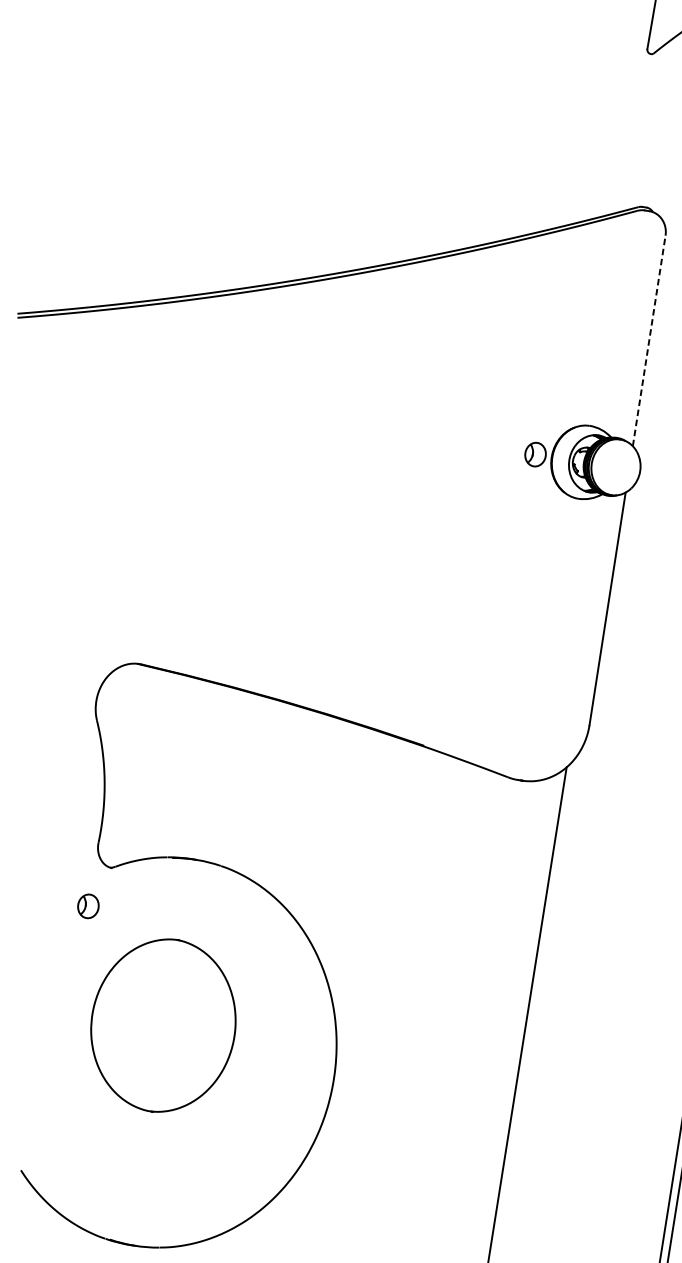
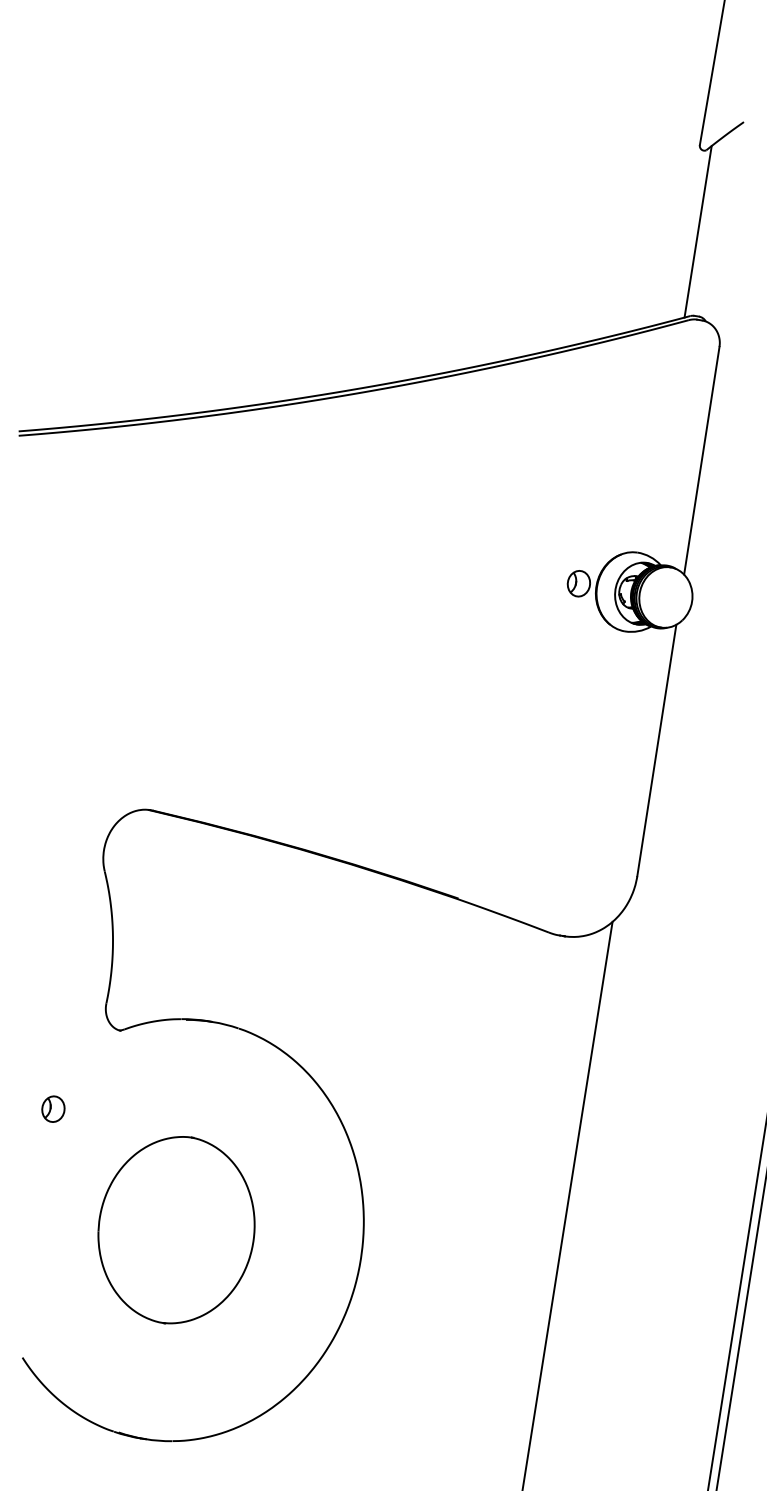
line: (645, 128) -> (697, 231), added
line: (648, 340) -> (701, 460), dashed -> solid
part: (88, 905) -> (53, 1108), moved
part: (163, 1025) -> (176, 1230), moved

